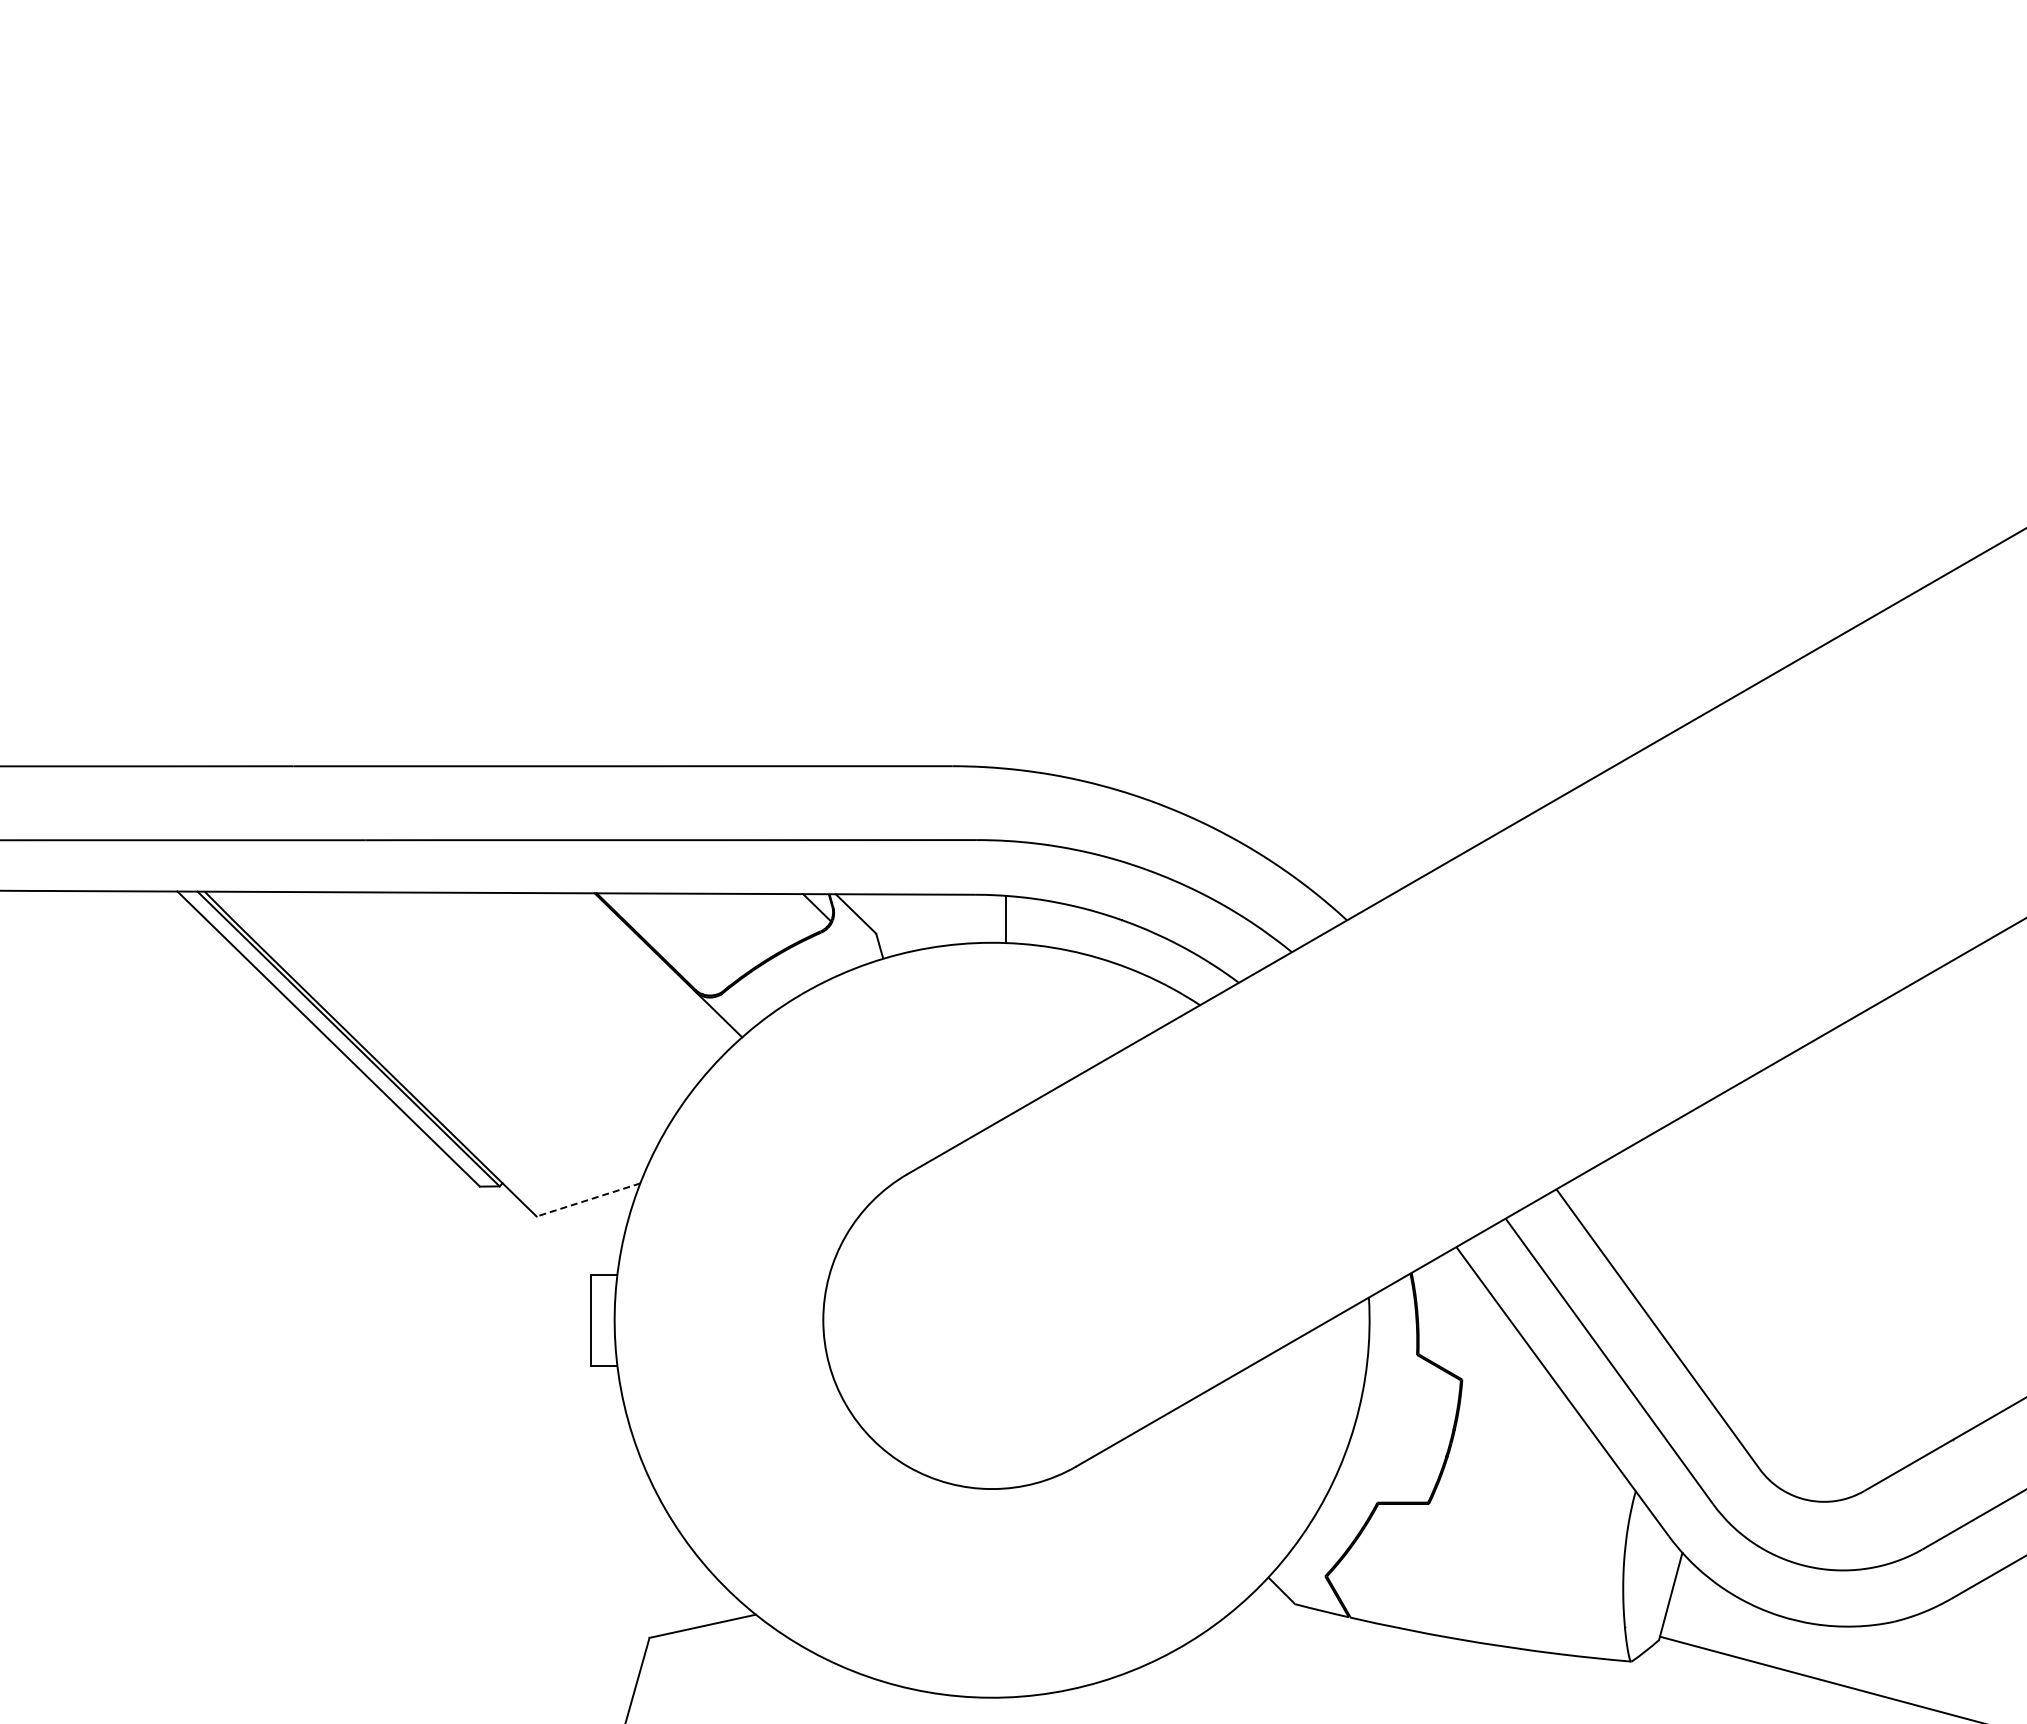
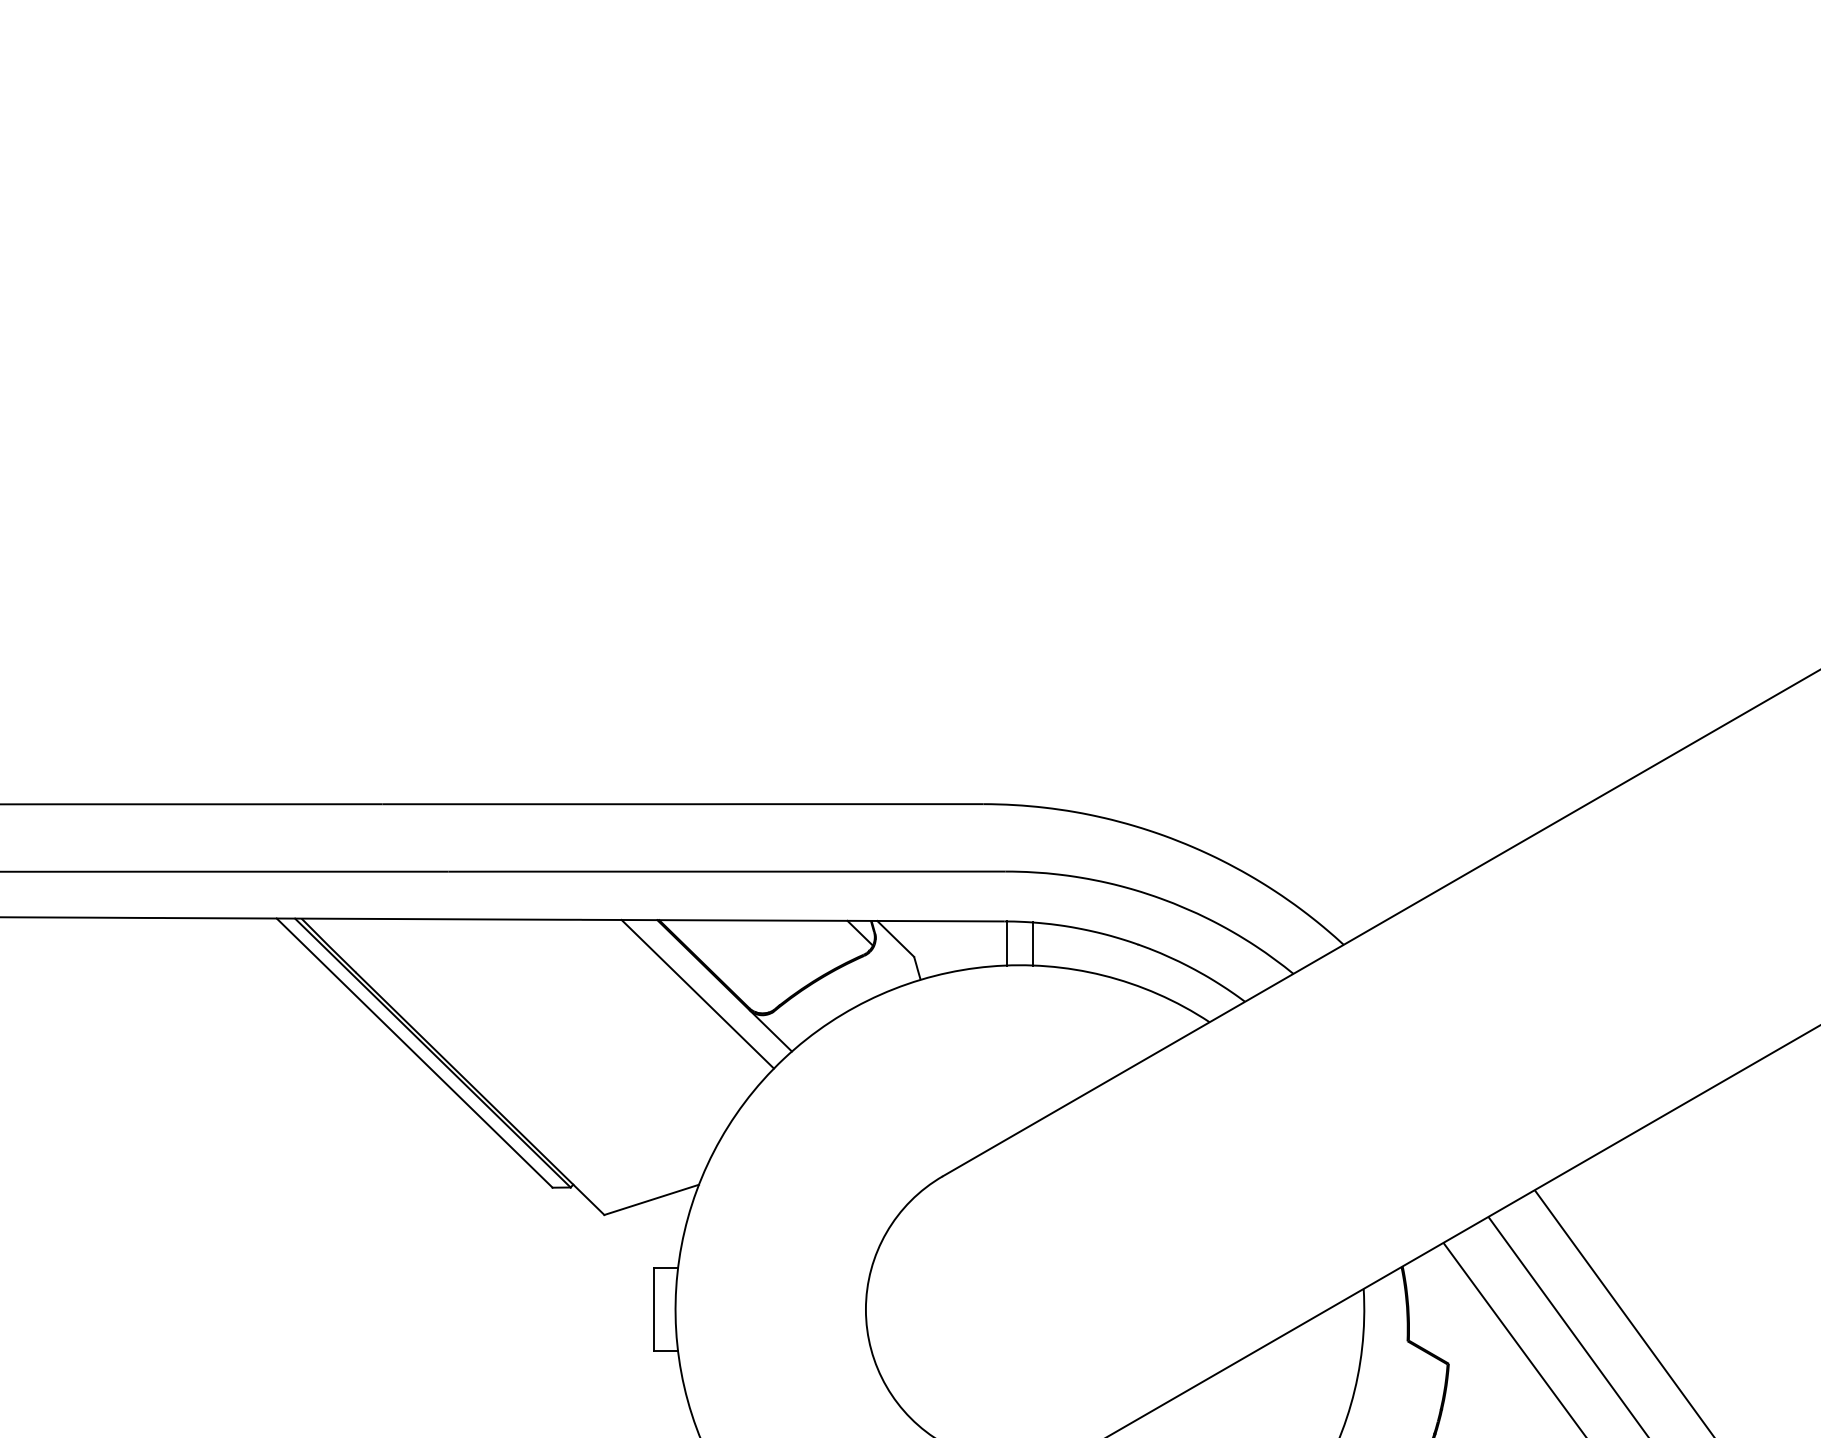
line: (978, 918) -> (1007, 943), added
line: (638, 974) -> (697, 994), added
line: (588, 1200) -> (651, 1200), dashed -> solid

